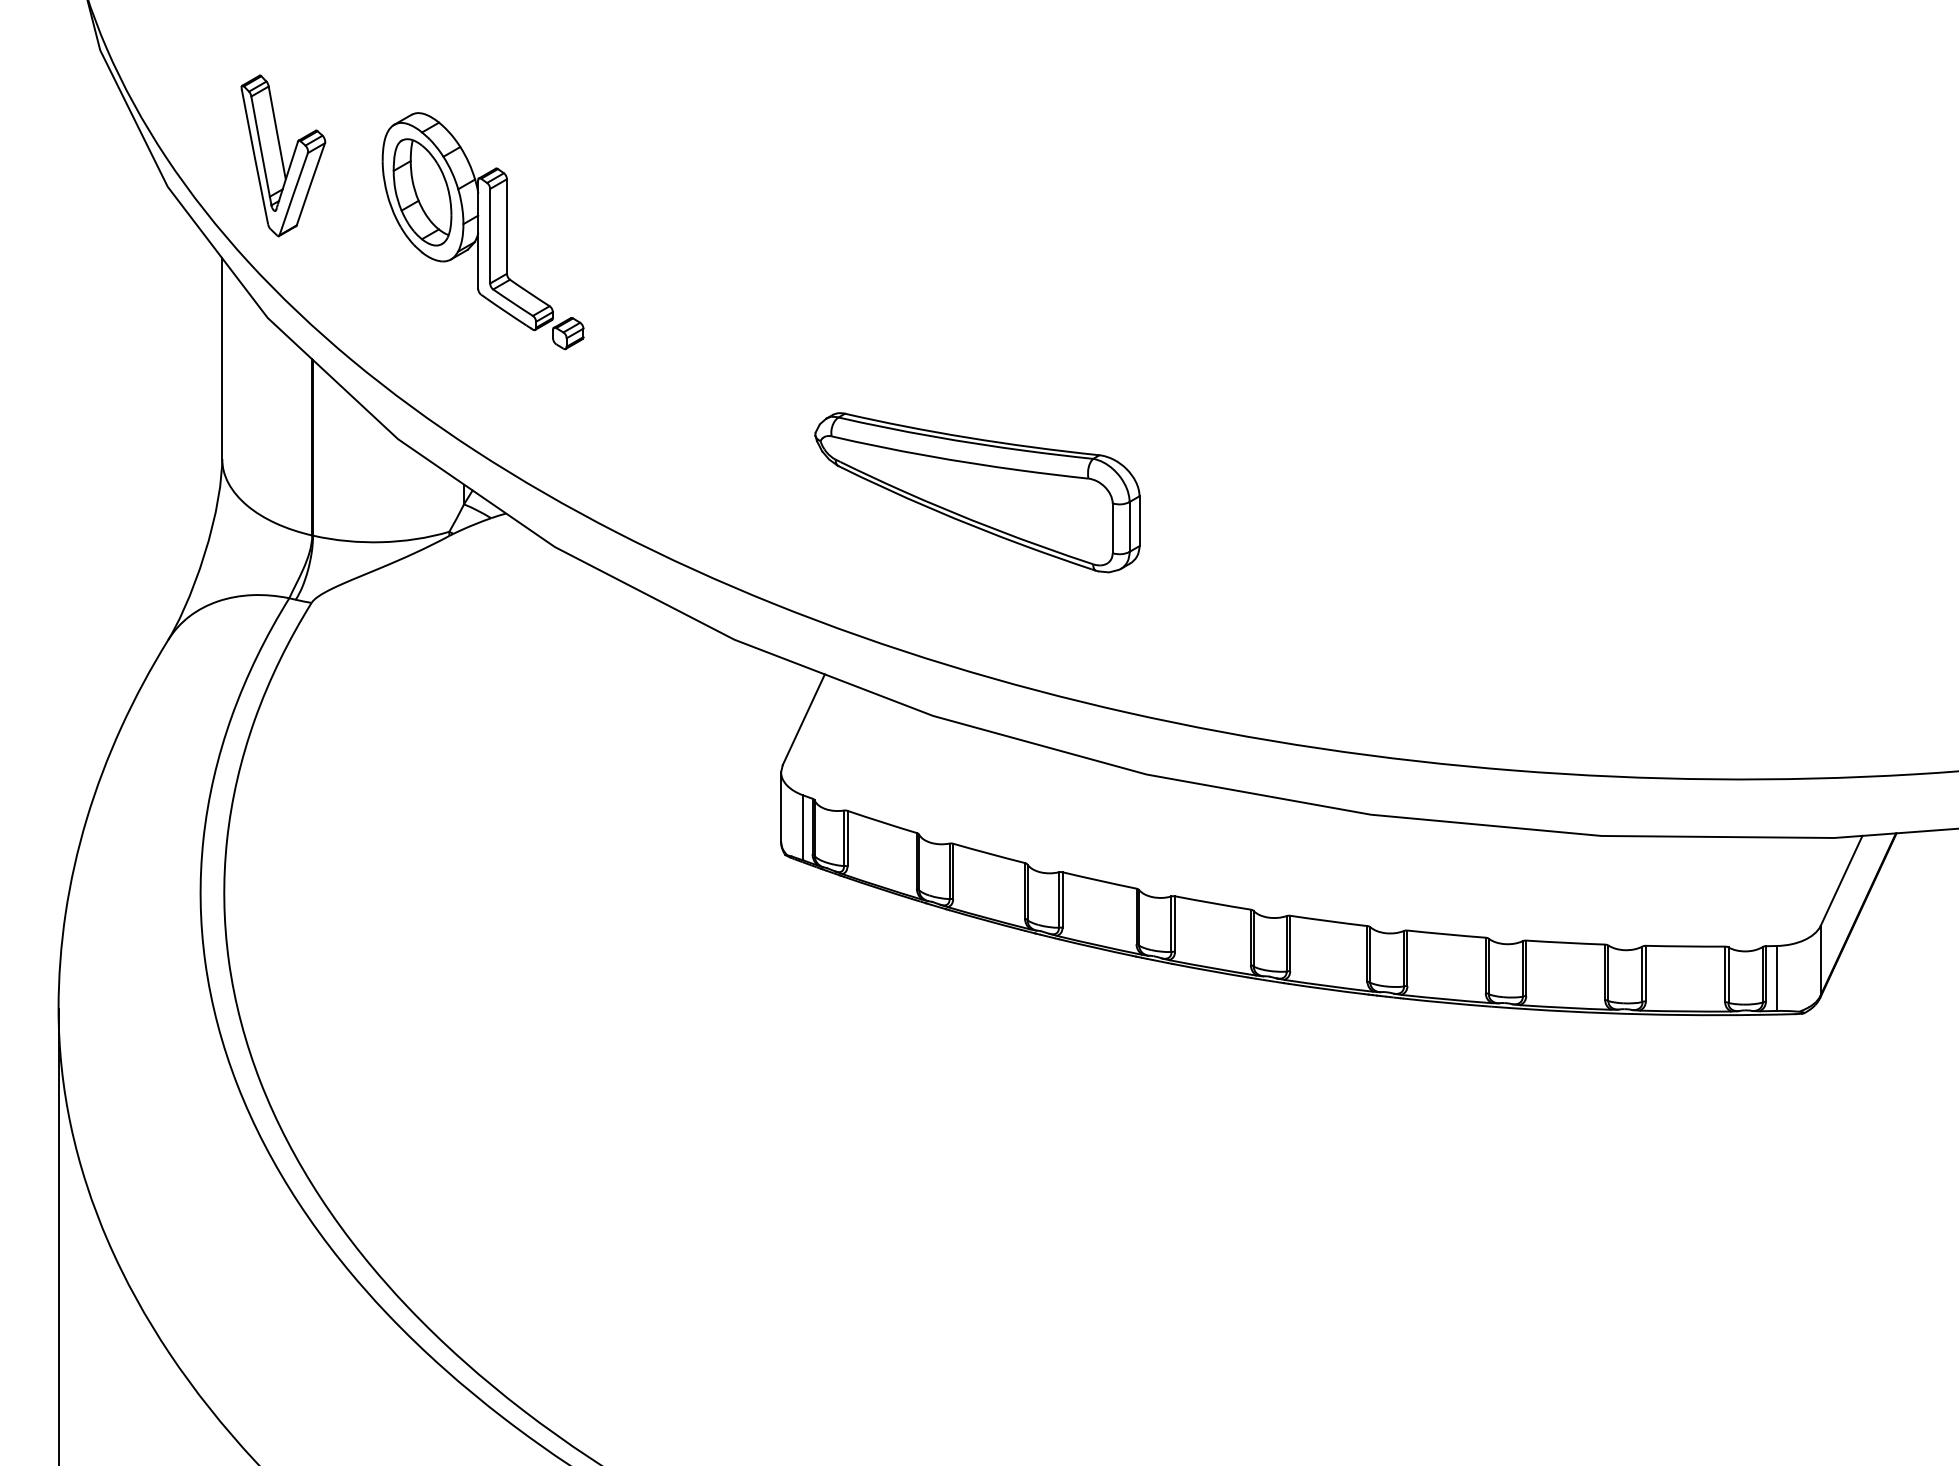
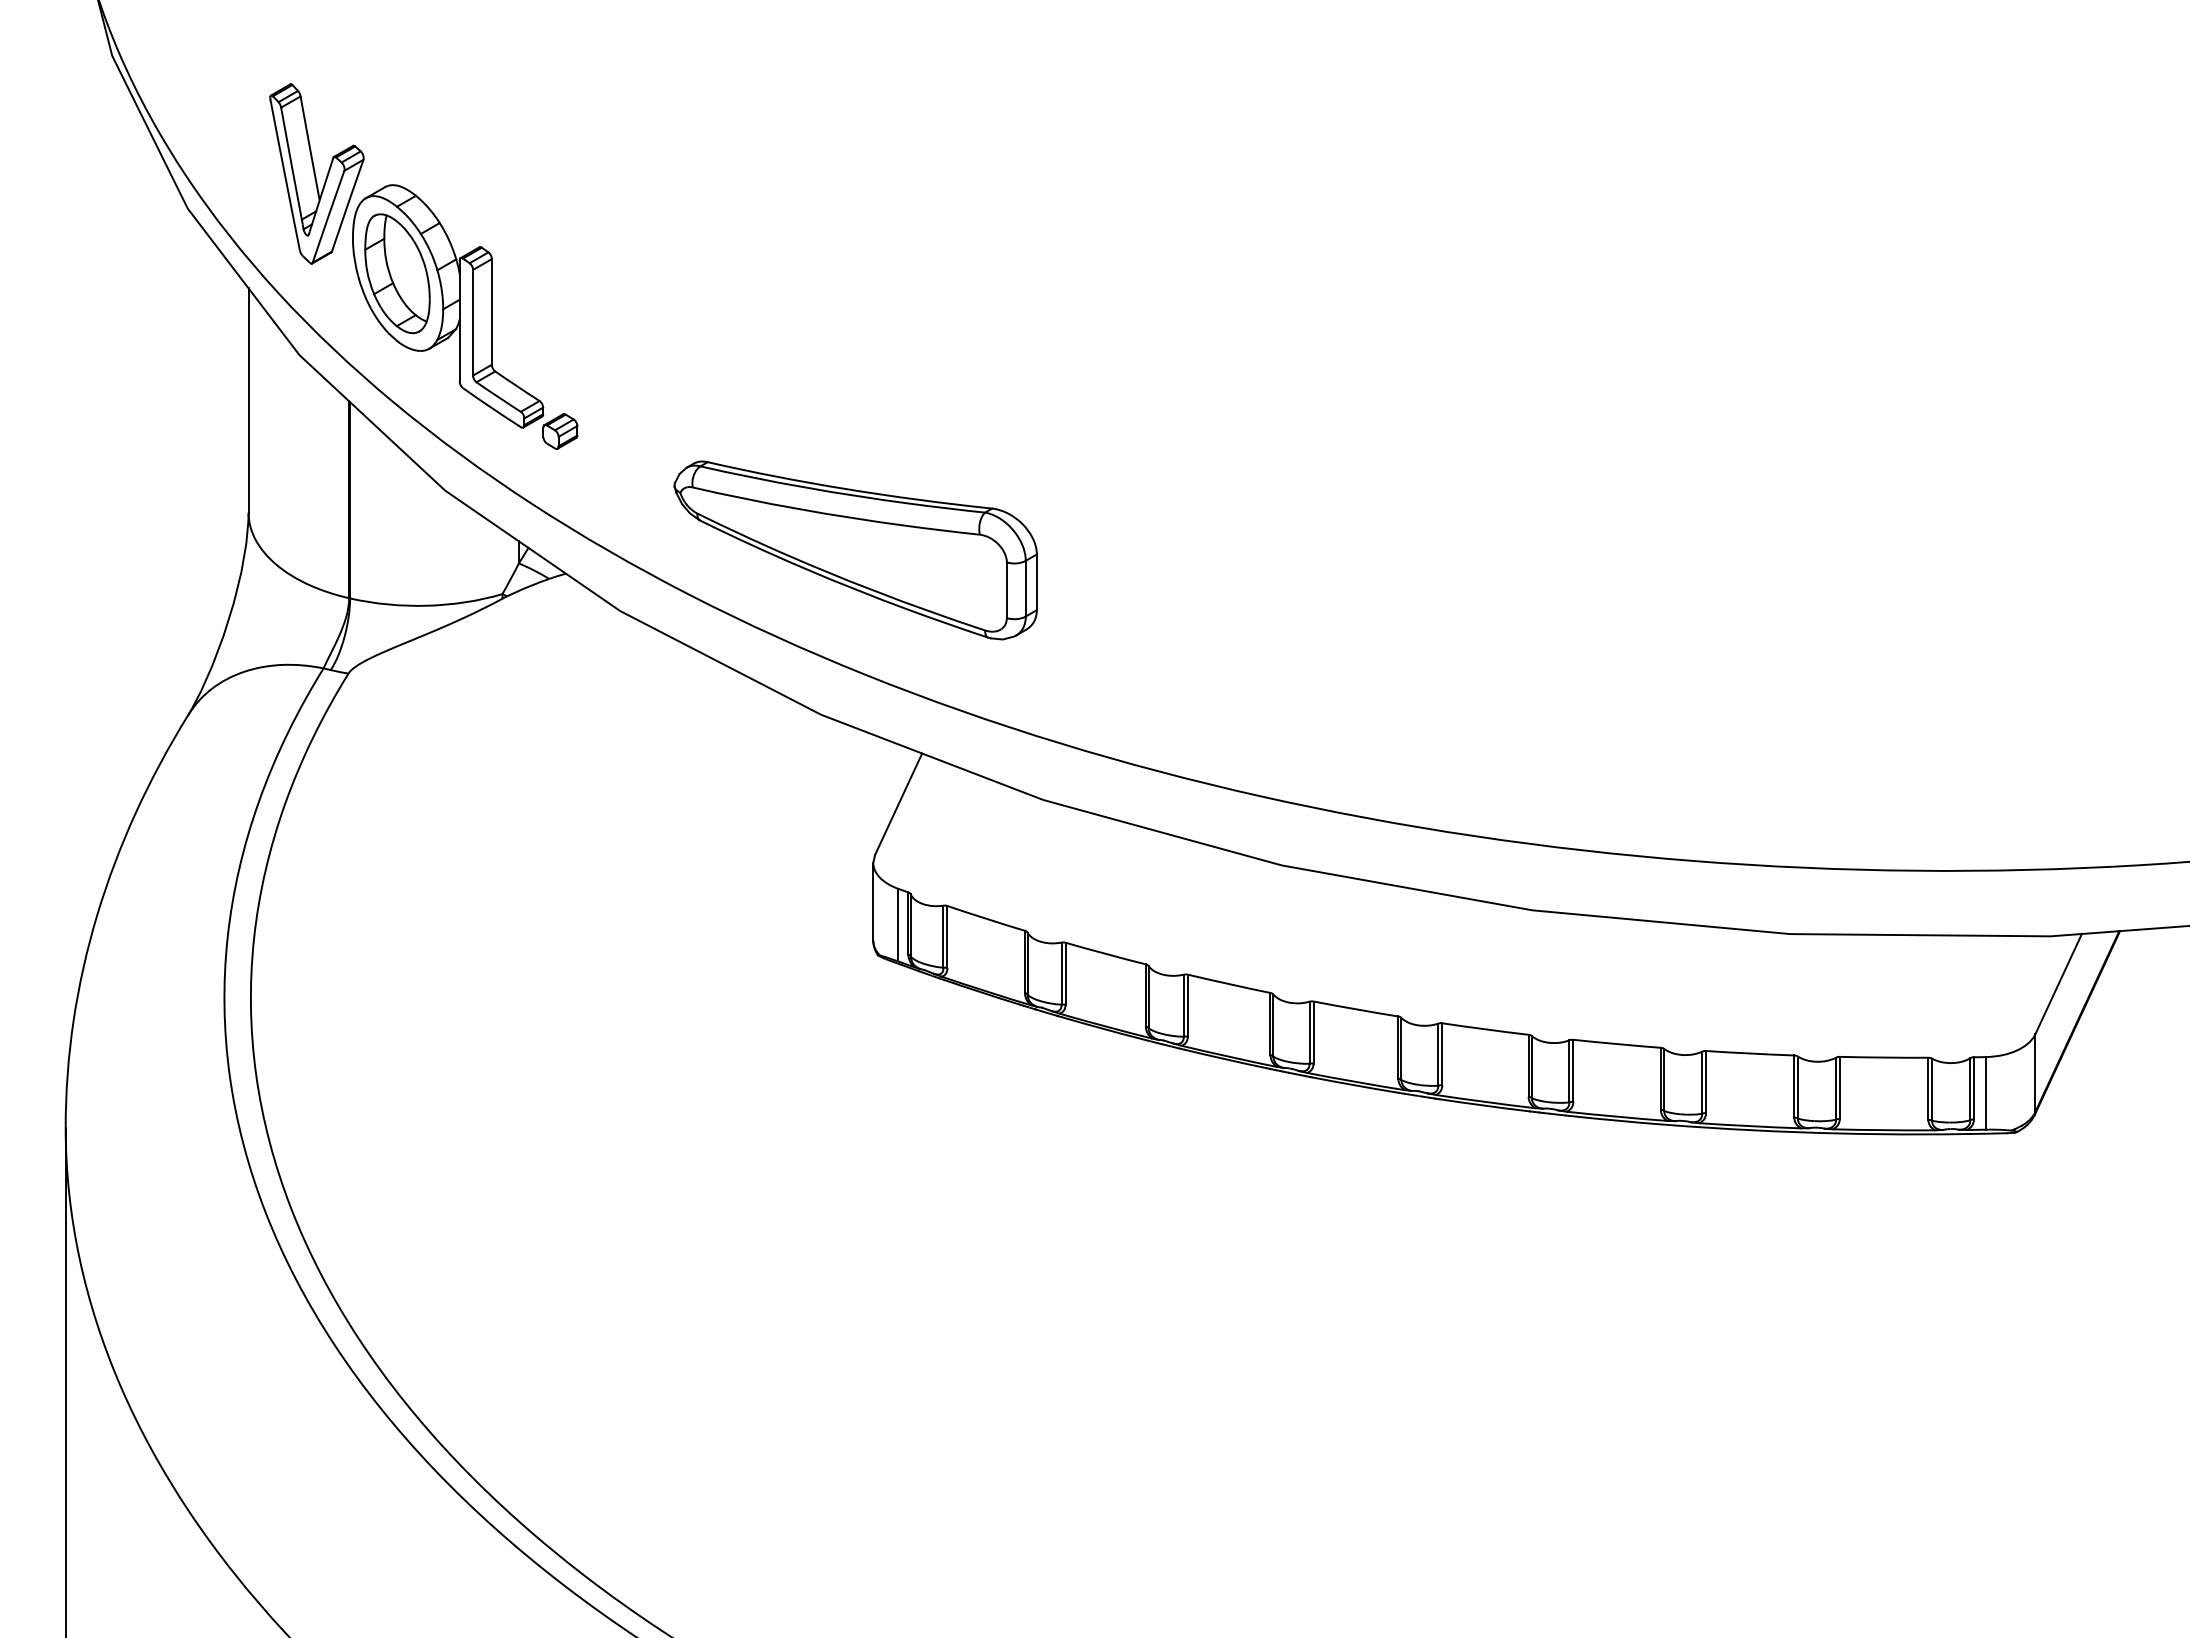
part: (483, 230) -> (465, 316), moved
part: (977, 492) -> (855, 550), moved

